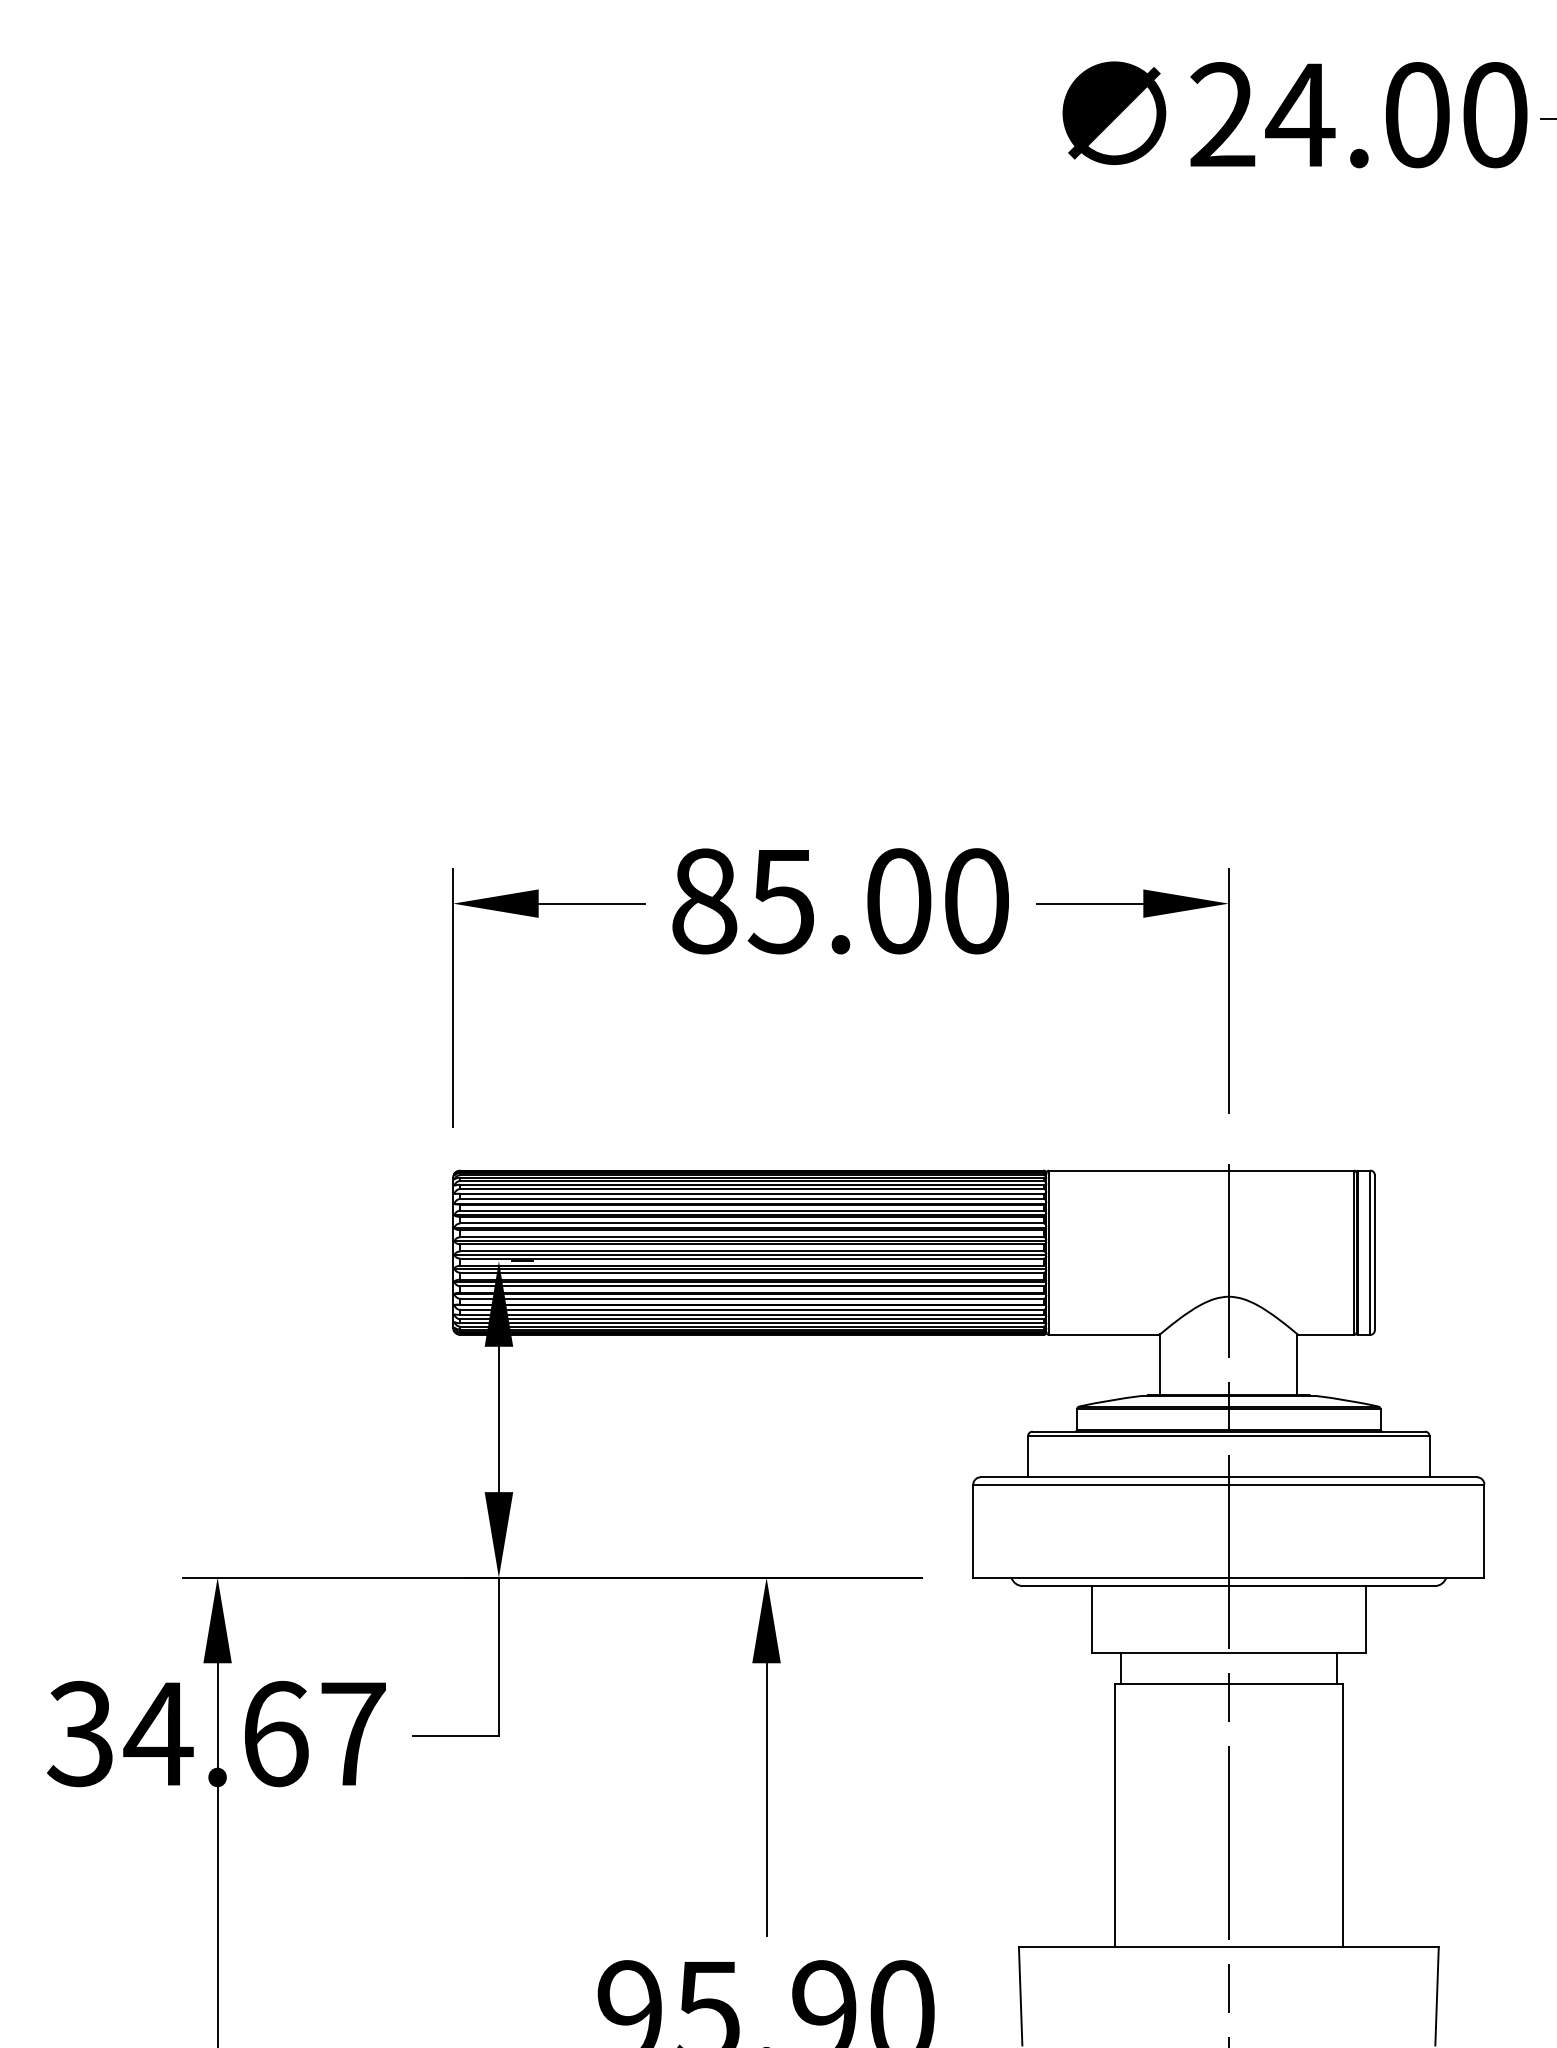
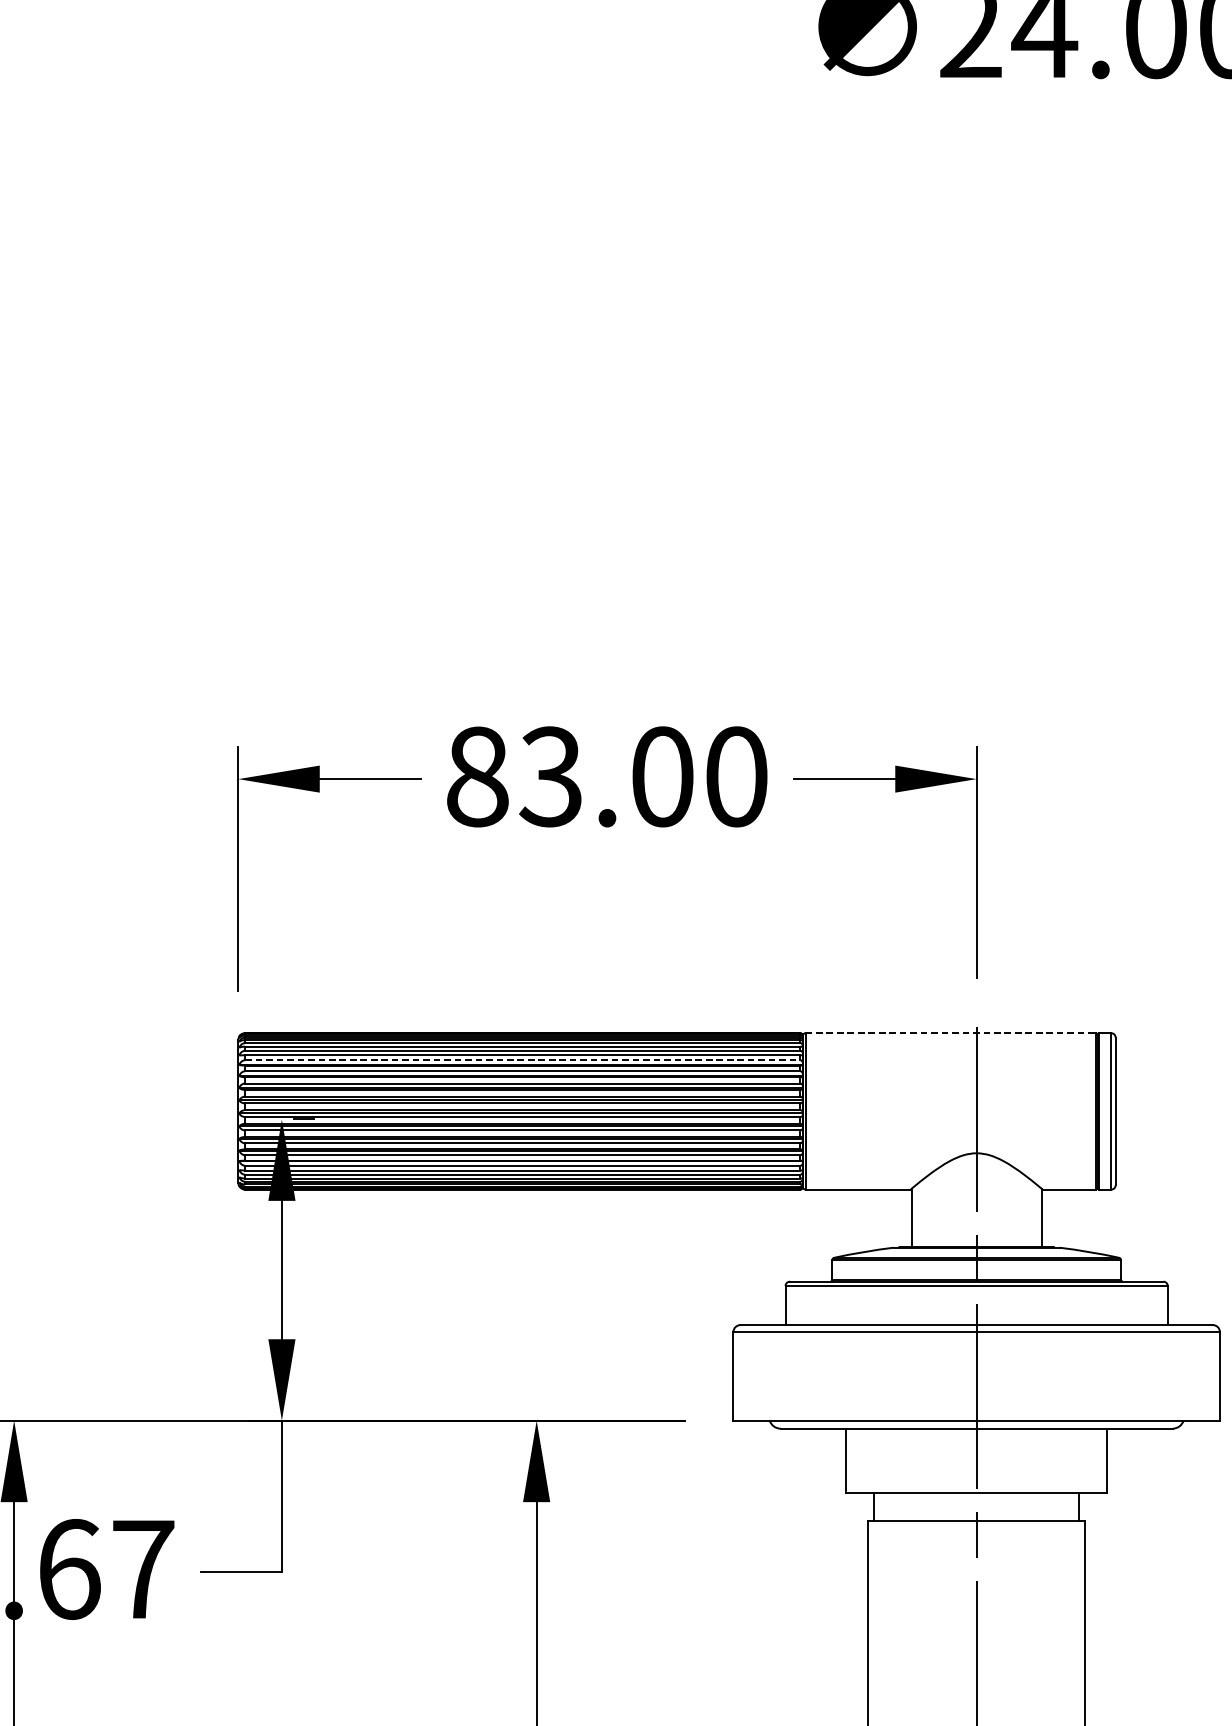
text: (780, 901) -> (549, 777), 85.00 -> 83.00
line: (1201, 1170) -> (950, 1033), solid -> dashed
line: (751, 1198) -> (522, 1059), solid -> dashed

